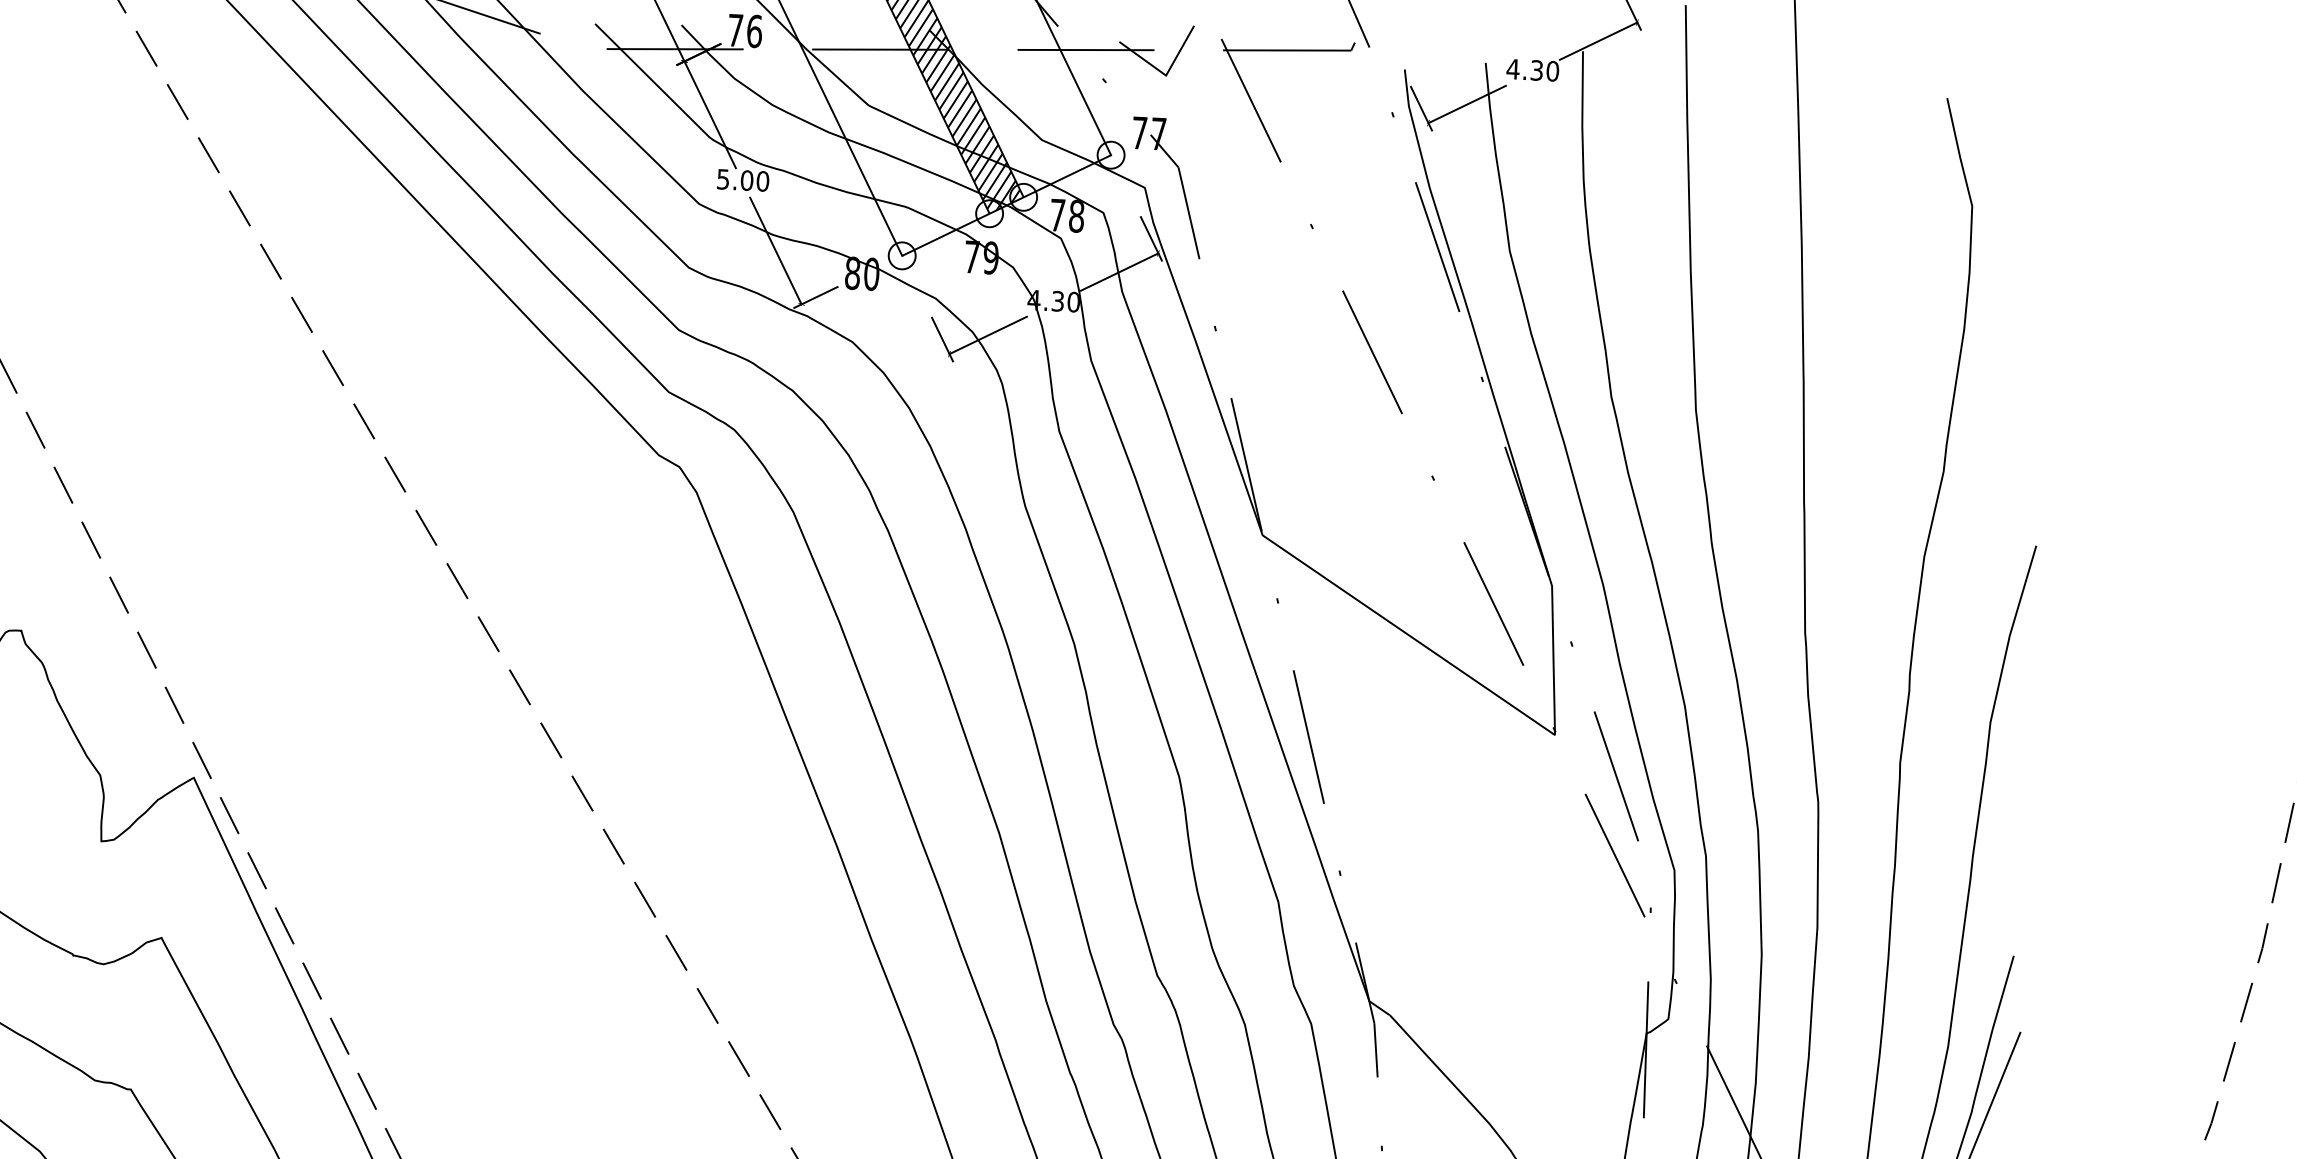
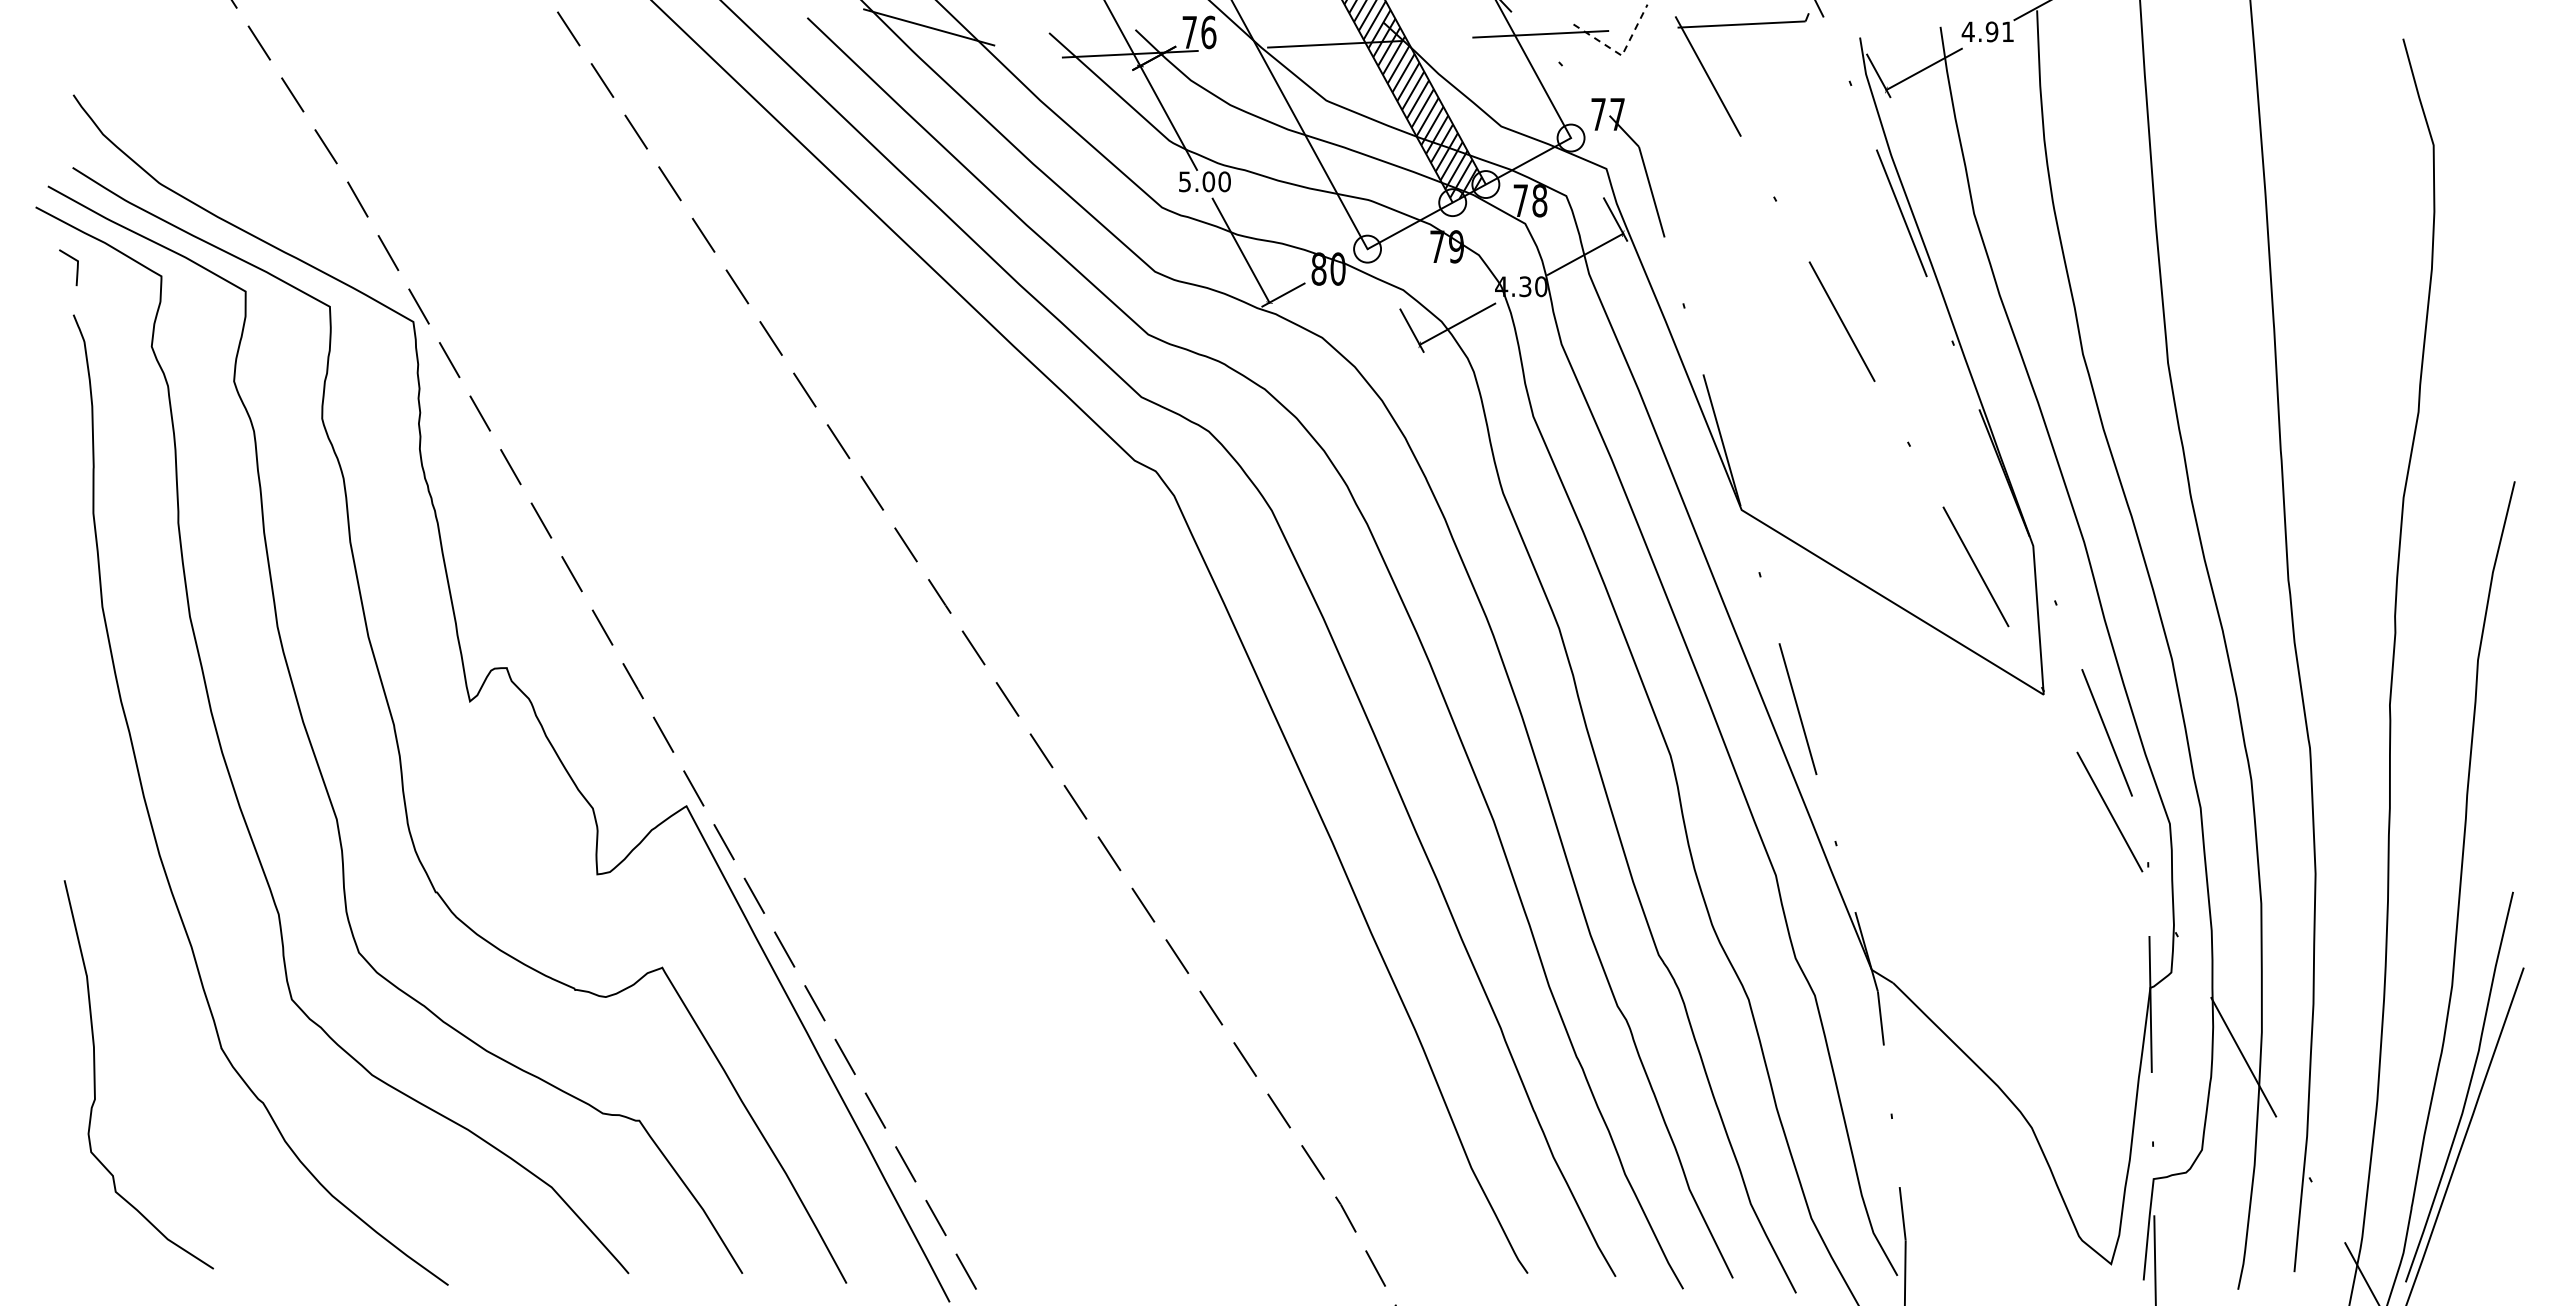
text: (1544, 70) -> (1999, 31), 4.30 -> 4.91
line: (1165, 75) -> (1621, 55), solid -> dashed

